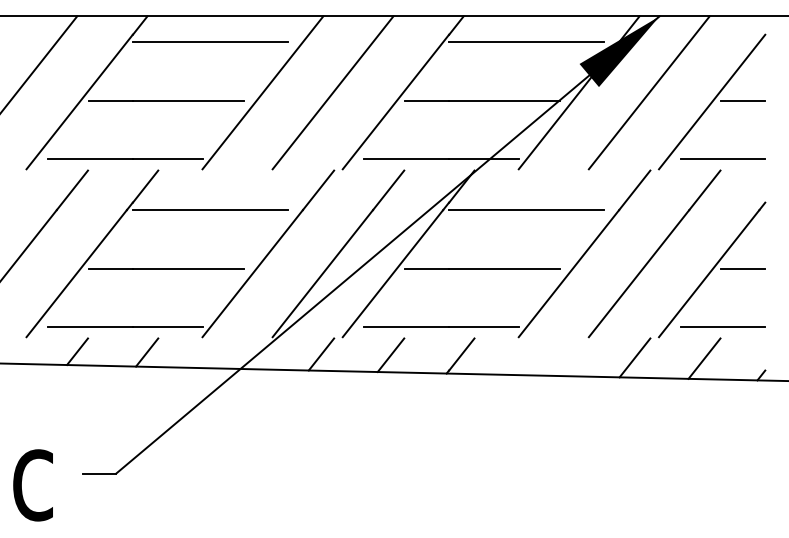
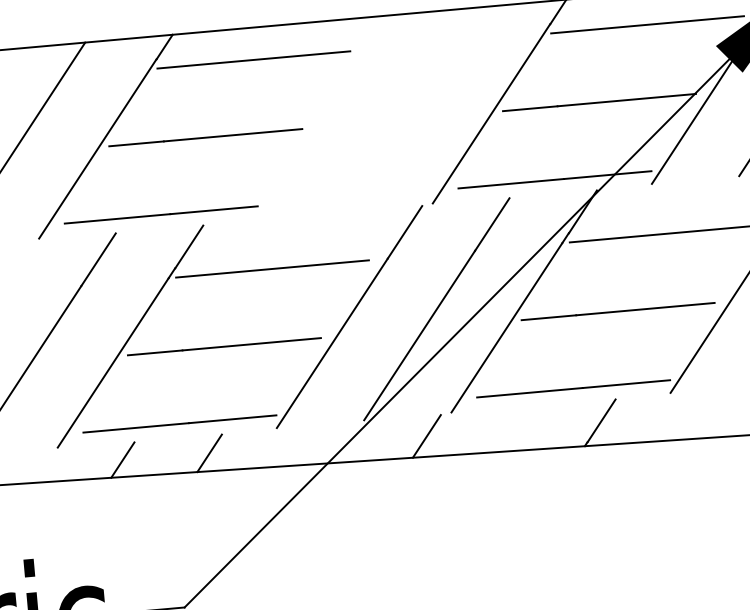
line: (262, 92) -> (324, 116), removed
line: (332, 92) -> (411, 109), removed
line: (390, 355) -> (512, 429), removed

